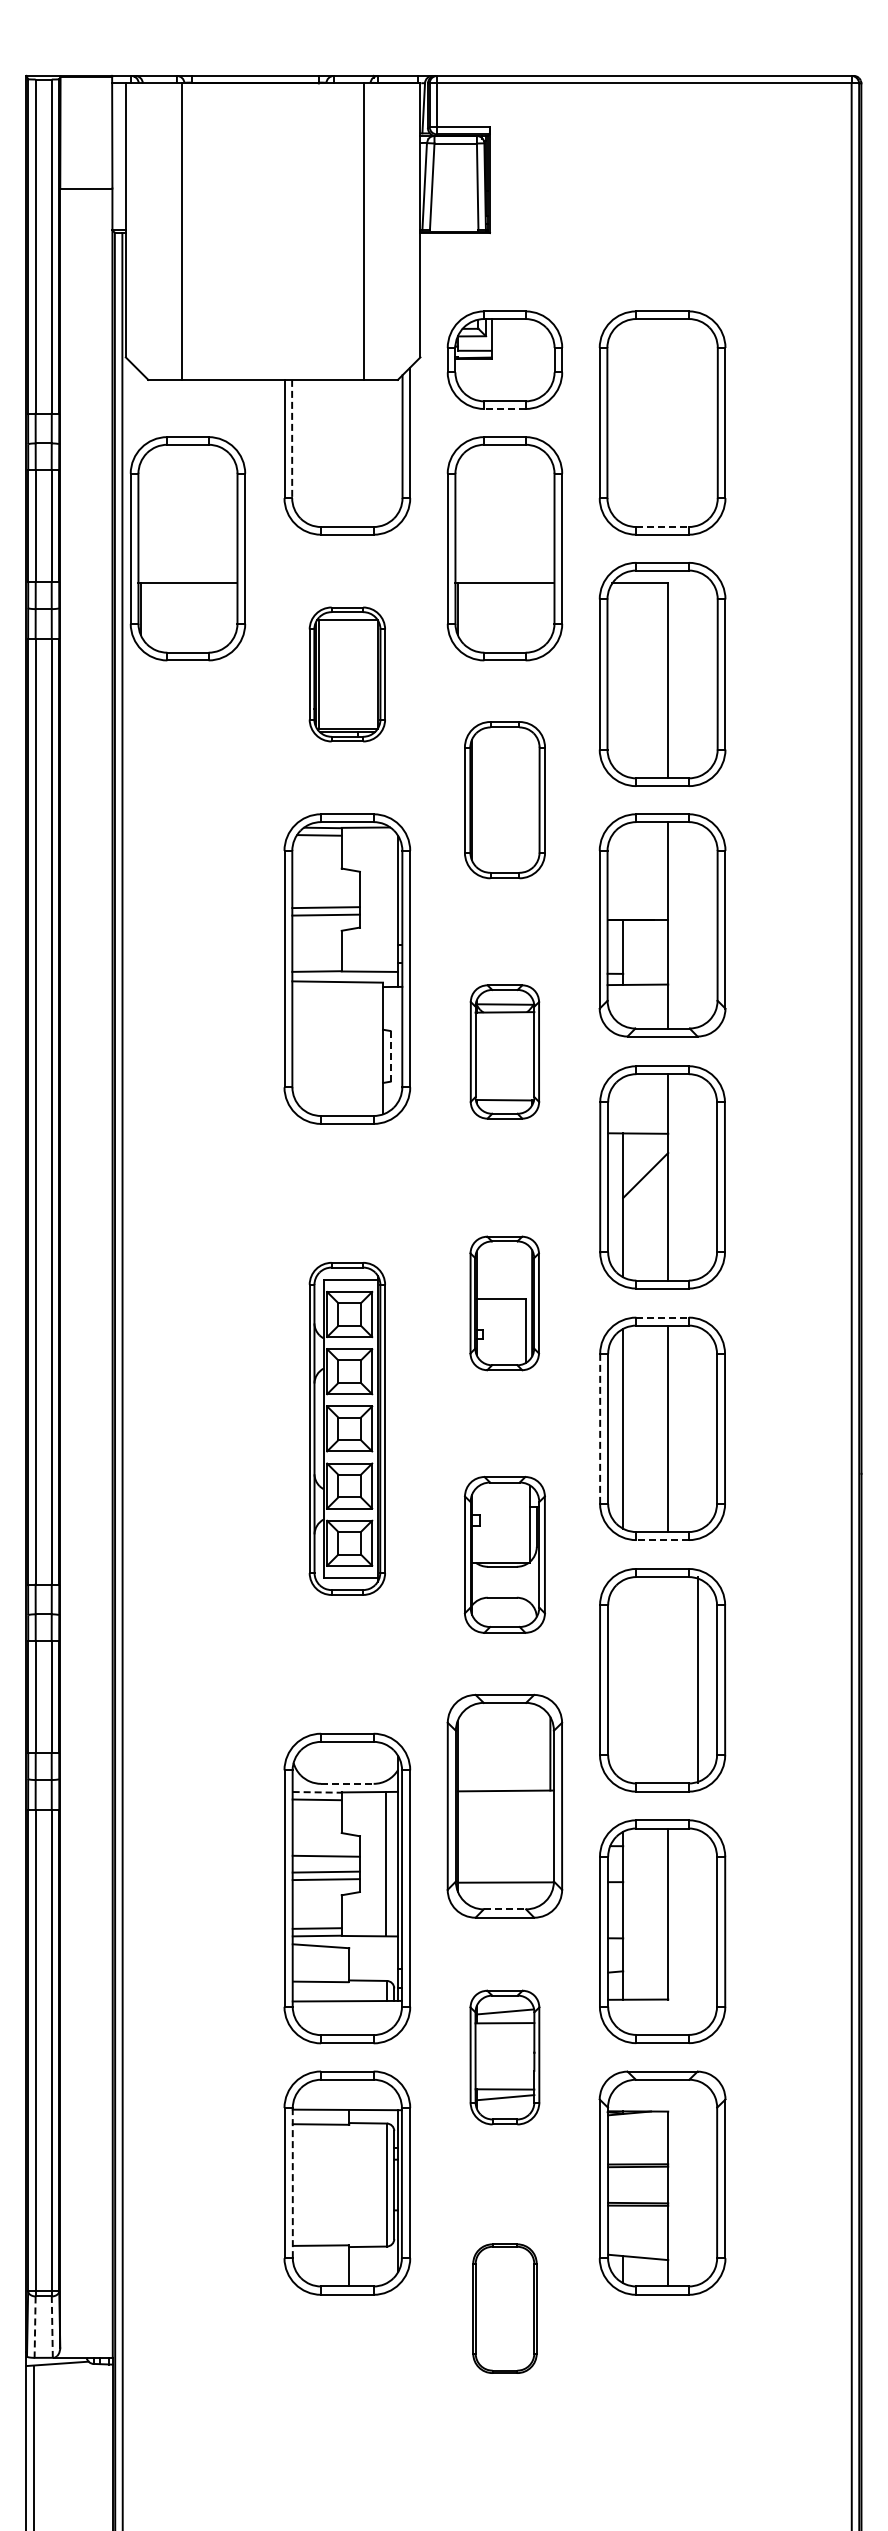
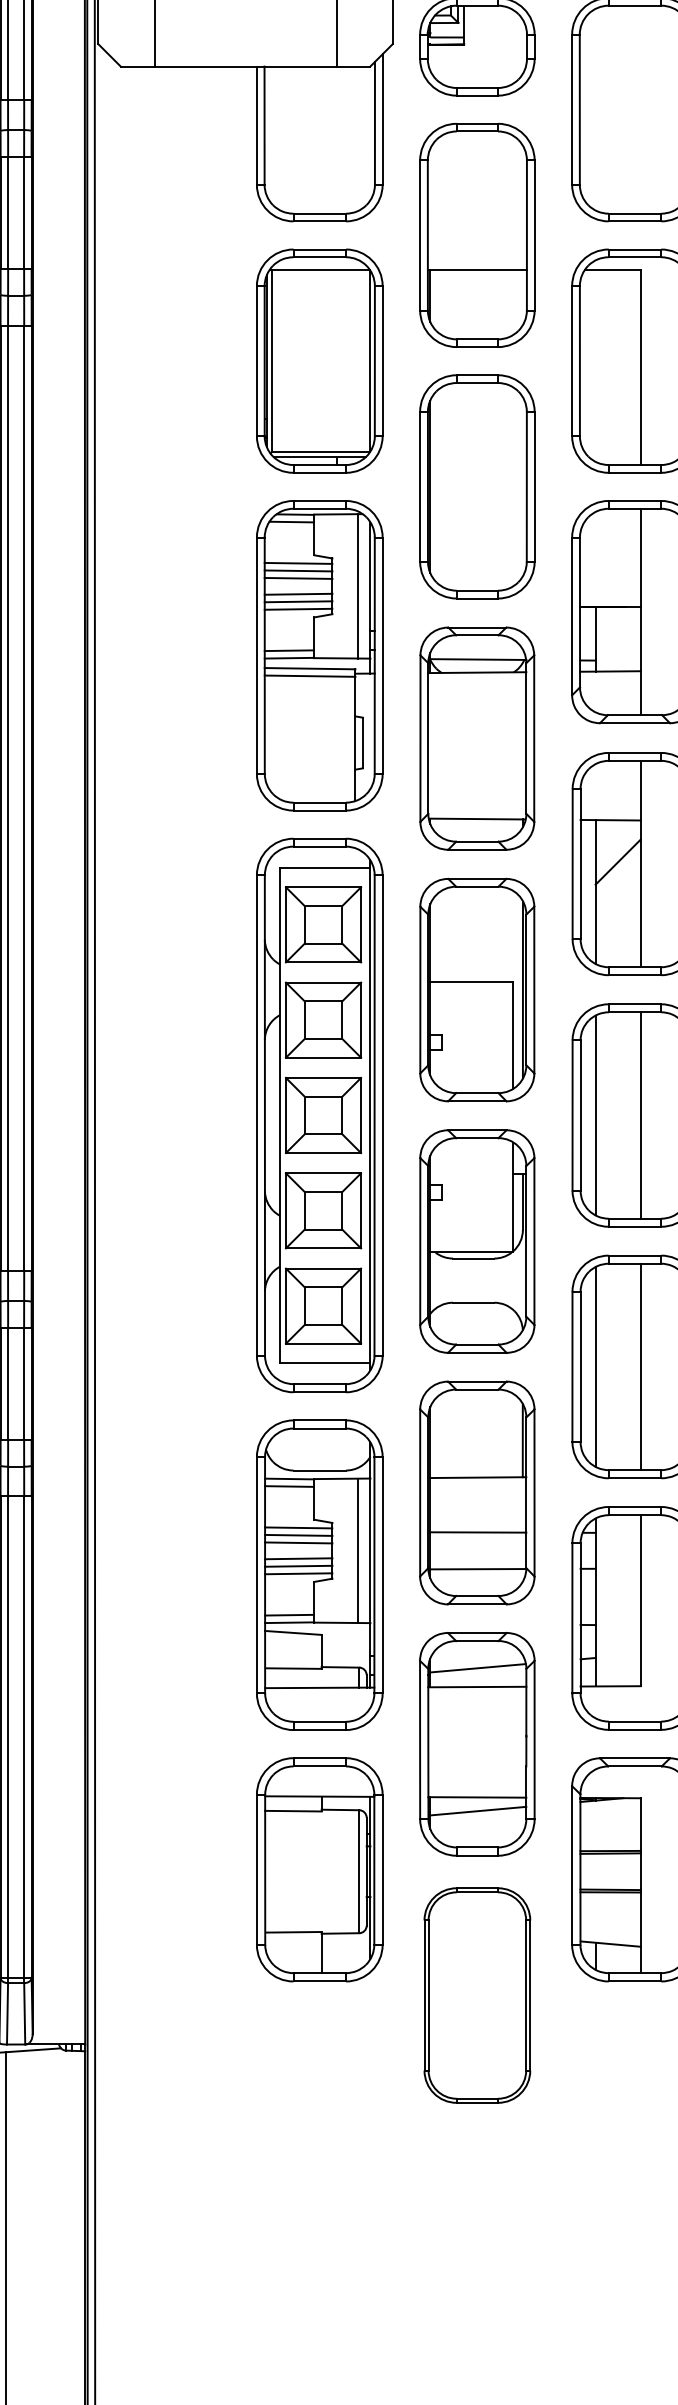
line: (504, 408) -> (476, 95), dashed -> solid
line: (292, 439) -> (264, 126), dashed -> solid
line: (663, 527) -> (635, 214), dashed -> solid
part: (187, 548) -> (159, 235), removed
part: (347, 674) -> (319, 361), size x1.67
part: (504, 799) -> (476, 486), size x1.43
line: (325, 876) -> (297, 563), added
line: (326, 883) -> (298, 570), added
line: (326, 891) -> (298, 578), added
line: (386, 899) -> (358, 586), added
line: (325, 922) -> (297, 609), added
line: (316, 963) -> (288, 650), added
line: (337, 989) -> (309, 676), added
part: (504, 1051) -> (476, 738), size x1.67
line: (390, 1056) -> (362, 743), dashed -> solid
part: (504, 1303) -> (476, 990), size x1.67
line: (663, 1317) -> (635, 1004), dashed -> solid
part: (347, 1428) -> (319, 1115), size x1.67
line: (600, 1428) -> (572, 1115), dashed -> solid
line: (662, 1540) -> (634, 1227), dashed -> solid
part: (504, 1554) -> (476, 1241), size x1.43
line: (623, 1680) -> (595, 1367), added
line: (698, 1680) -> (640, 1367), moved
line: (347, 1783) -> (319, 1470), dashed -> solid
line: (317, 1792) -> (289, 1479), dashed -> solid
line: (325, 1840) -> (297, 1527), added
line: (505, 1845) -> (477, 1532), added
line: (326, 1848) -> (298, 1535), added
line: (325, 1886) -> (297, 1573), added
line: (505, 1909) -> (477, 1596), dashed -> solid
part: (504, 2057) -> (476, 1744), size x1.67
line: (292, 2183) -> (264, 1870), dashed -> solid
part: (504, 2308) -> (476, 1995), size x1.67
line: (35, 2327) -> (7, 2014), dashed -> solid
line: (52, 2327) -> (24, 2014), dashed -> solid

